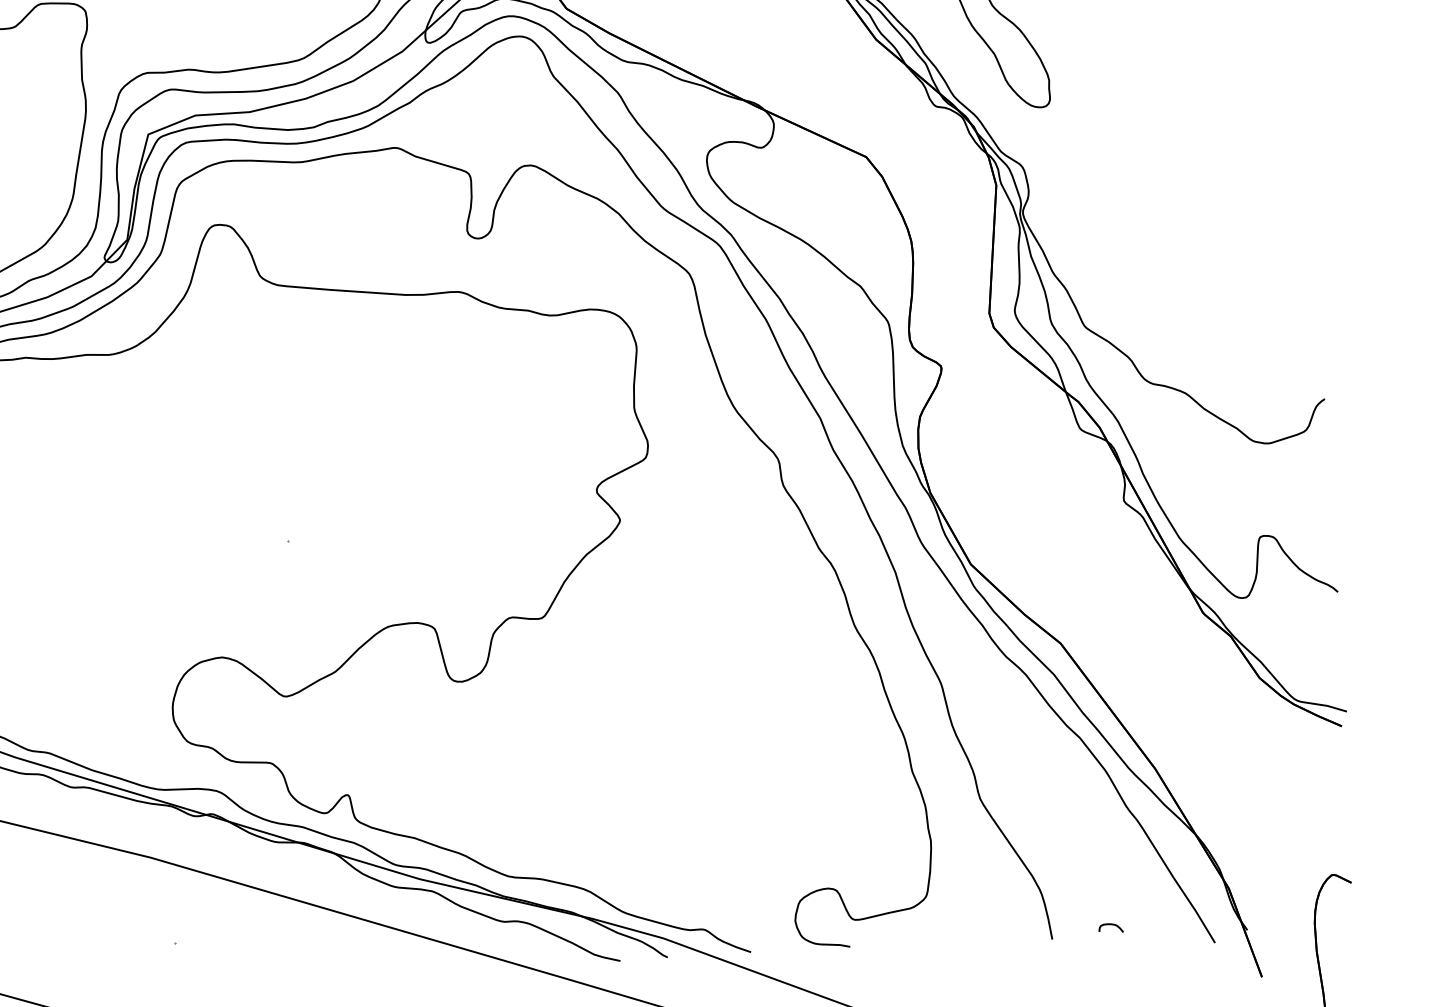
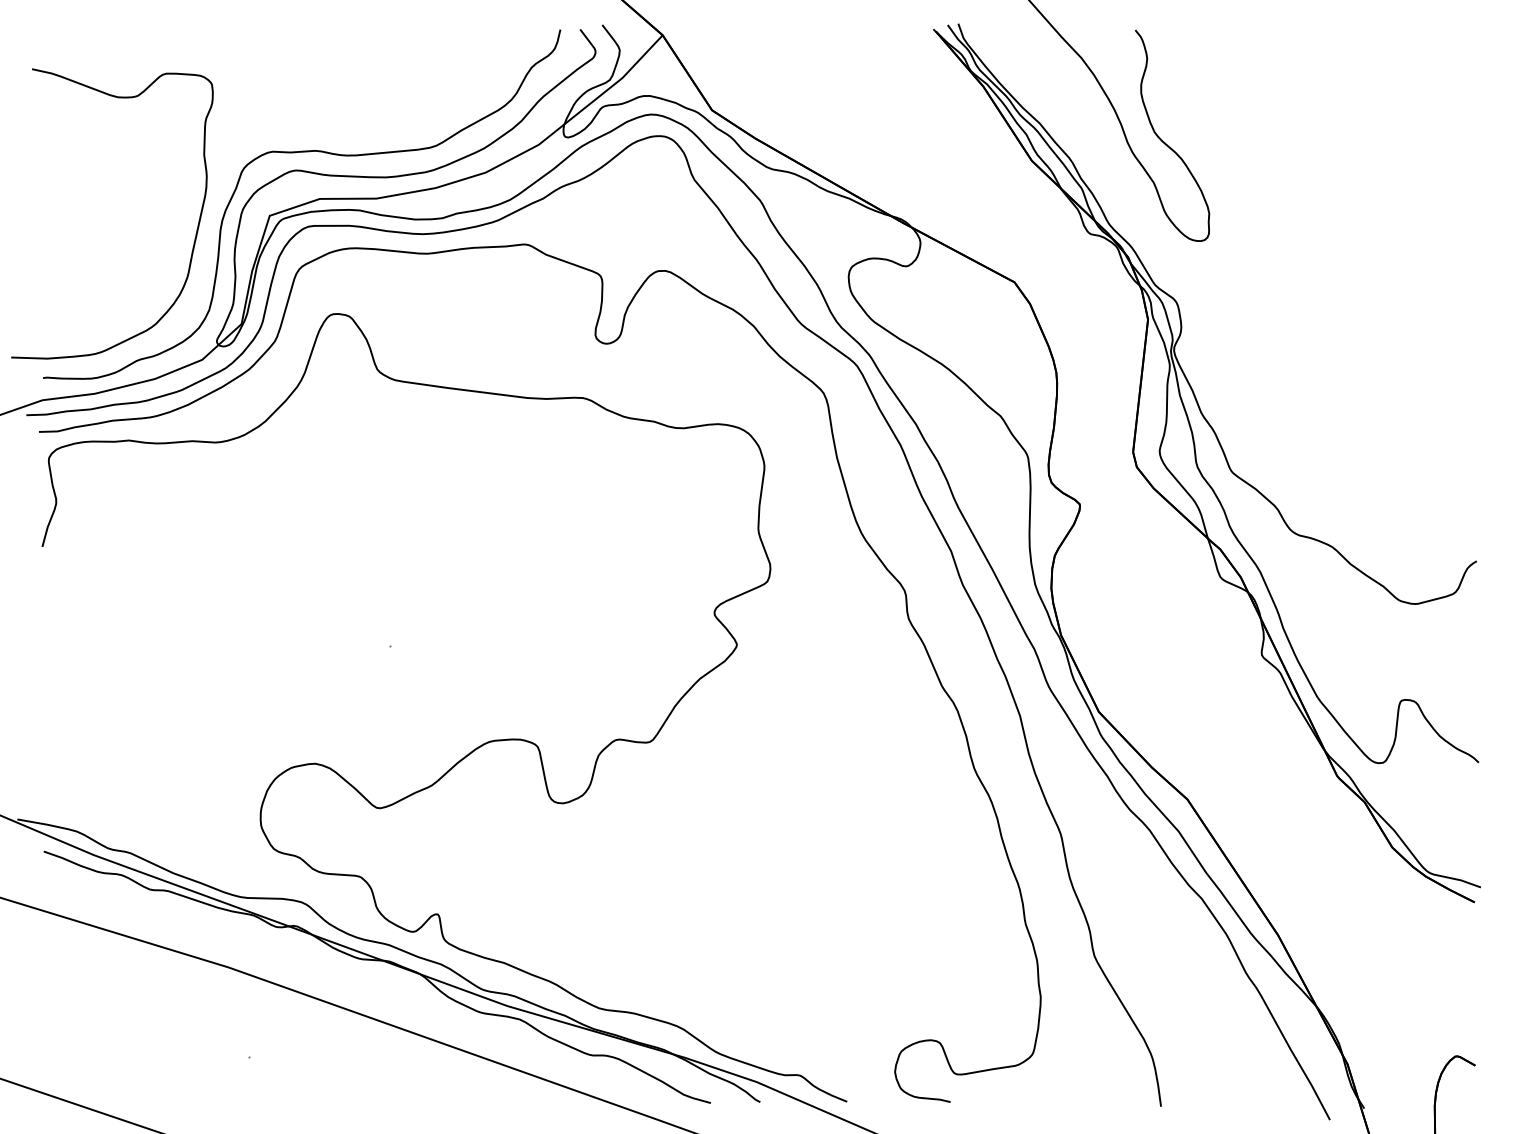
curve: (1110, 925) -> (1222, 1095), removed

